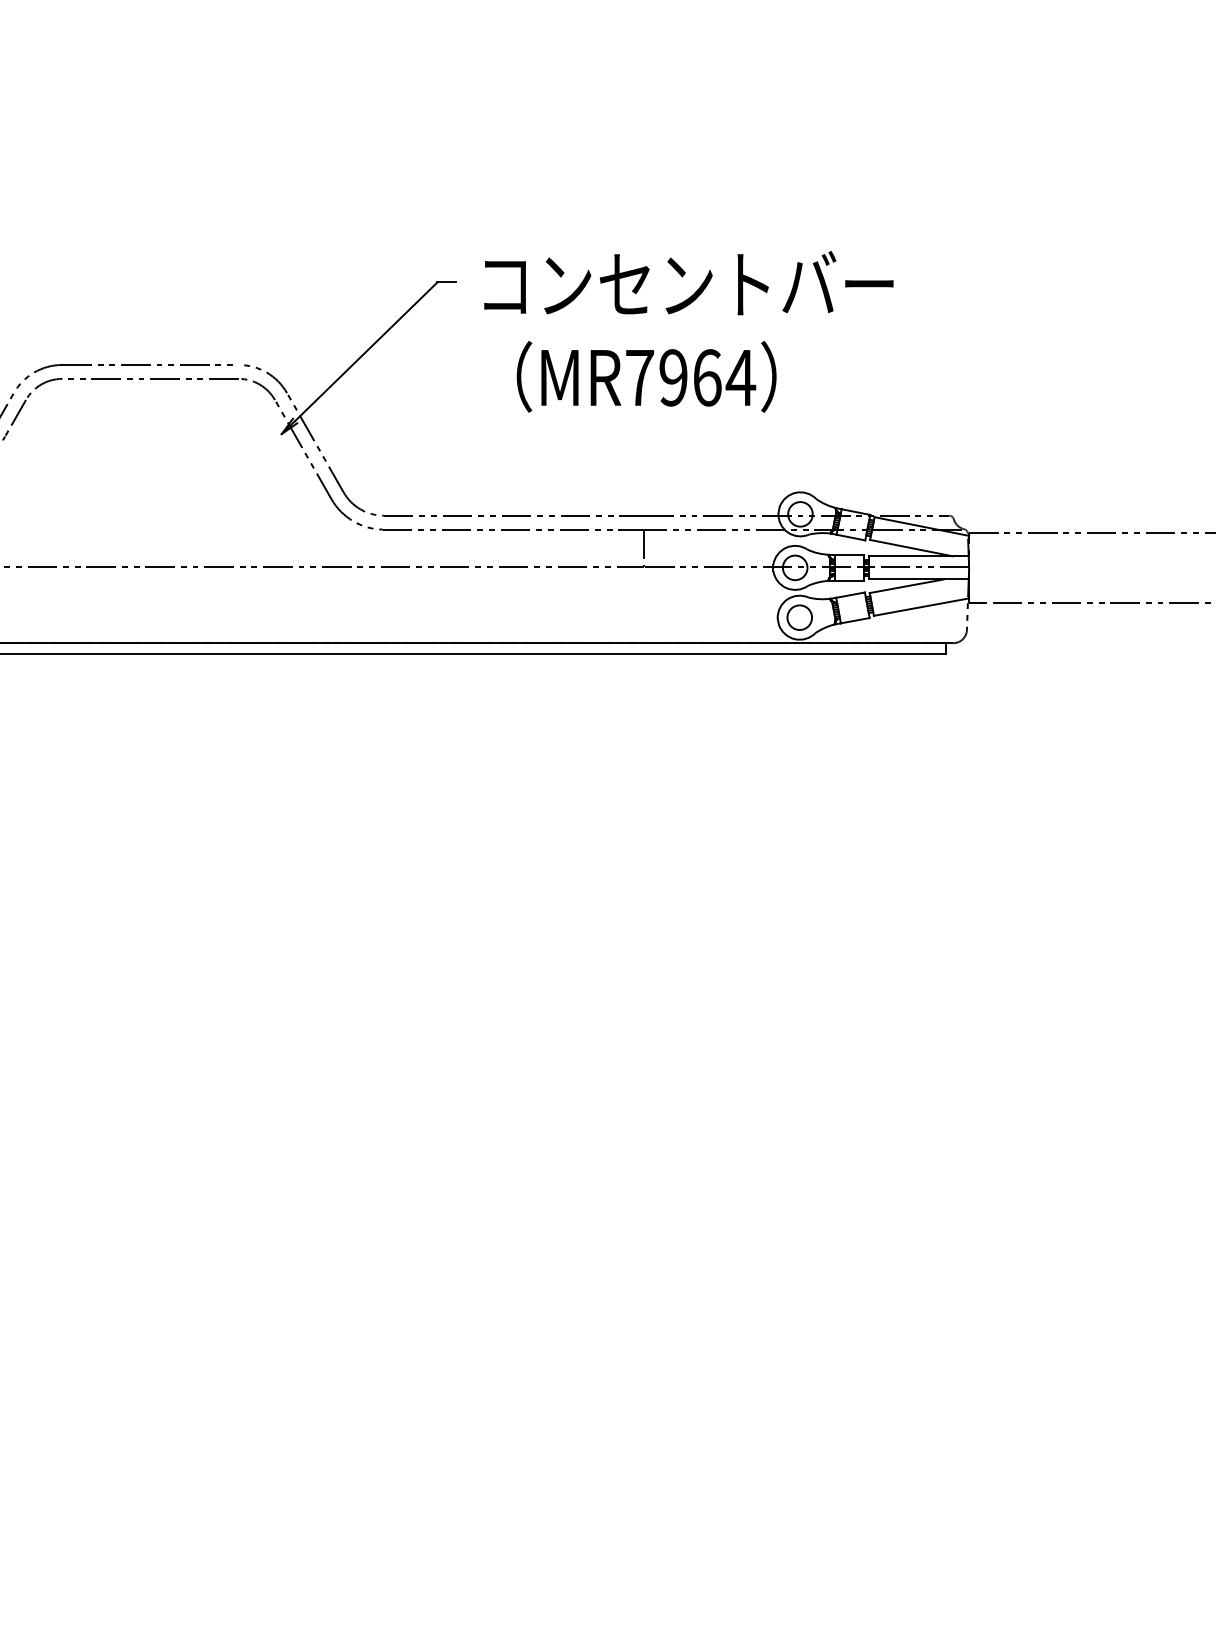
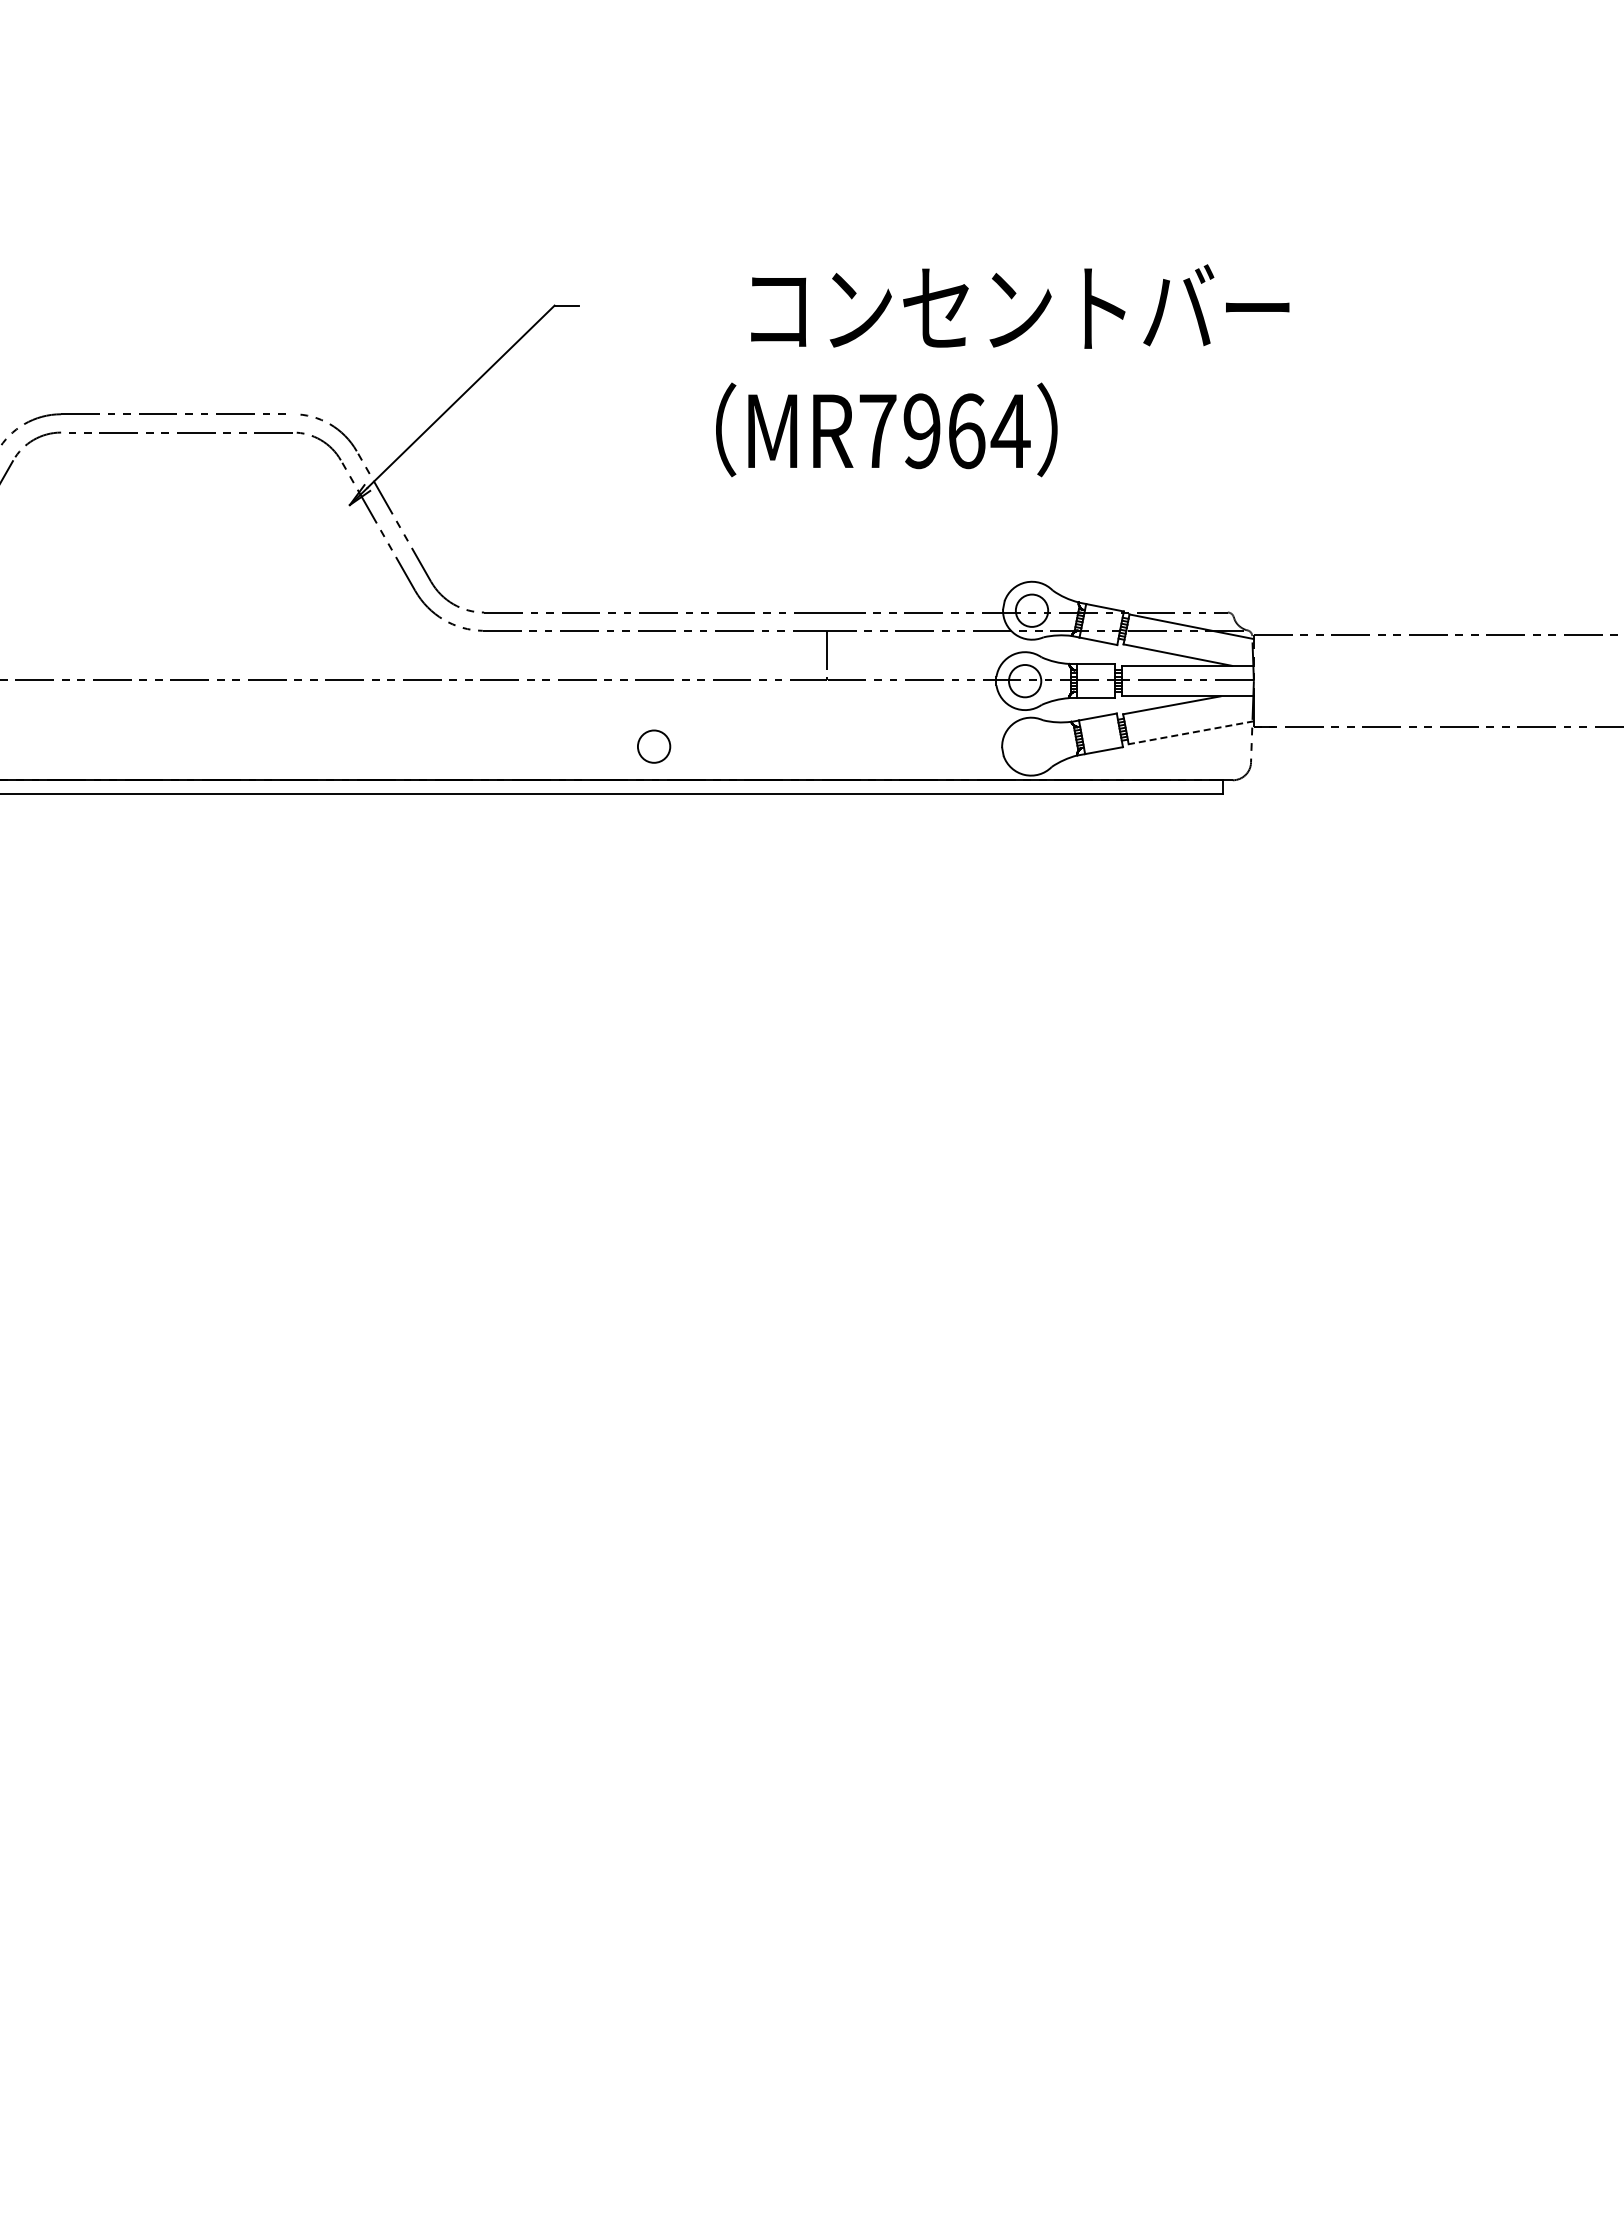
text: (689, 283) -> (1020, 306), moved
text: (646, 376) -> (886, 429), moved
line: (921, 606) -> (1191, 732), solid -> dashed
circle: (800, 617) -> (654, 746), moved

